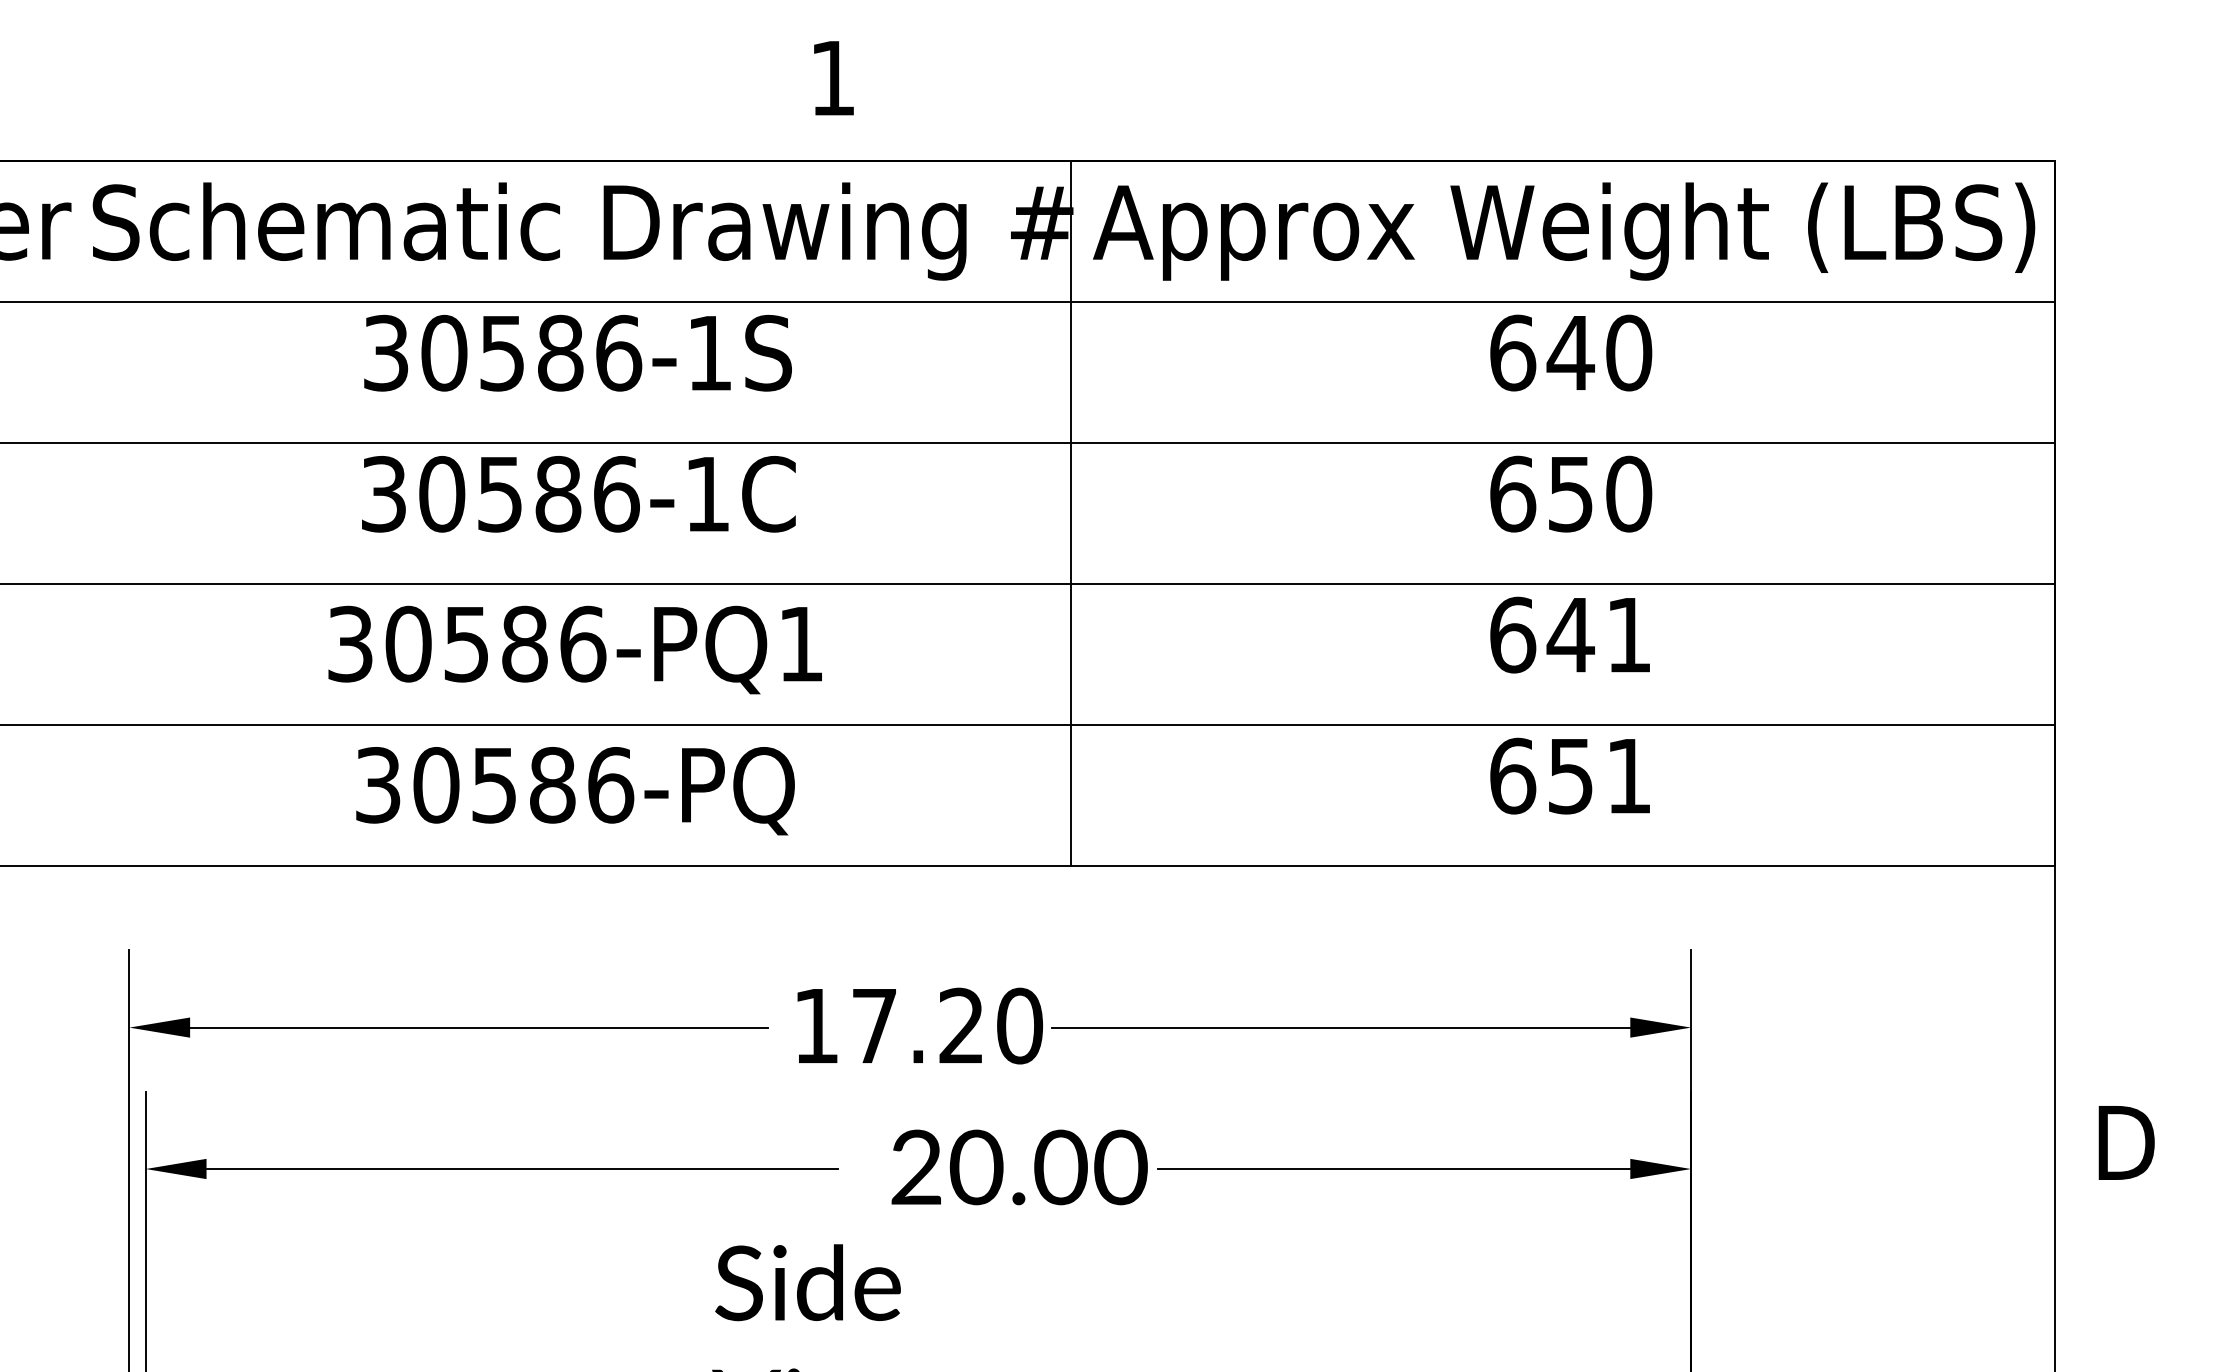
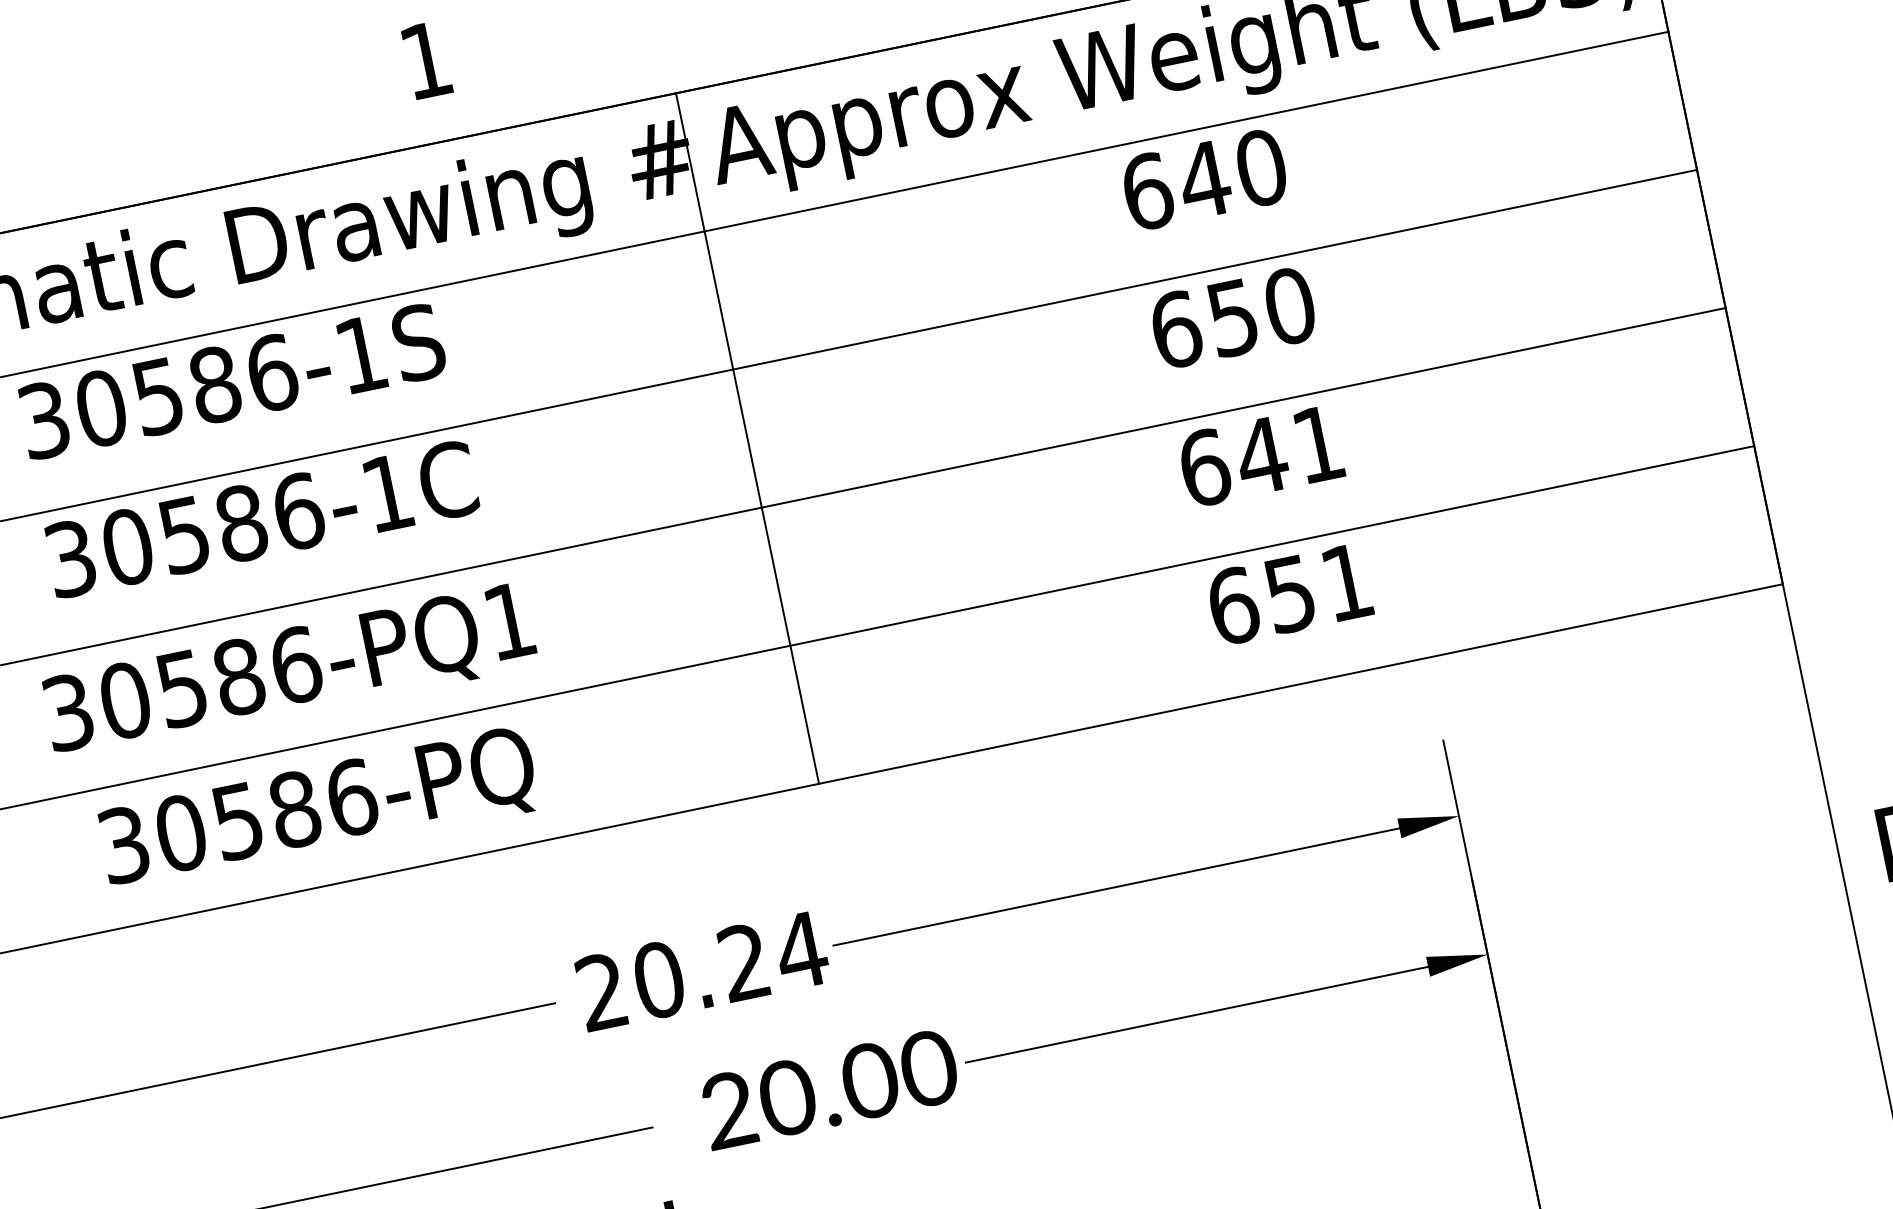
text: (918, 1025) -> (701, 970), 17.20 -> 20.24

